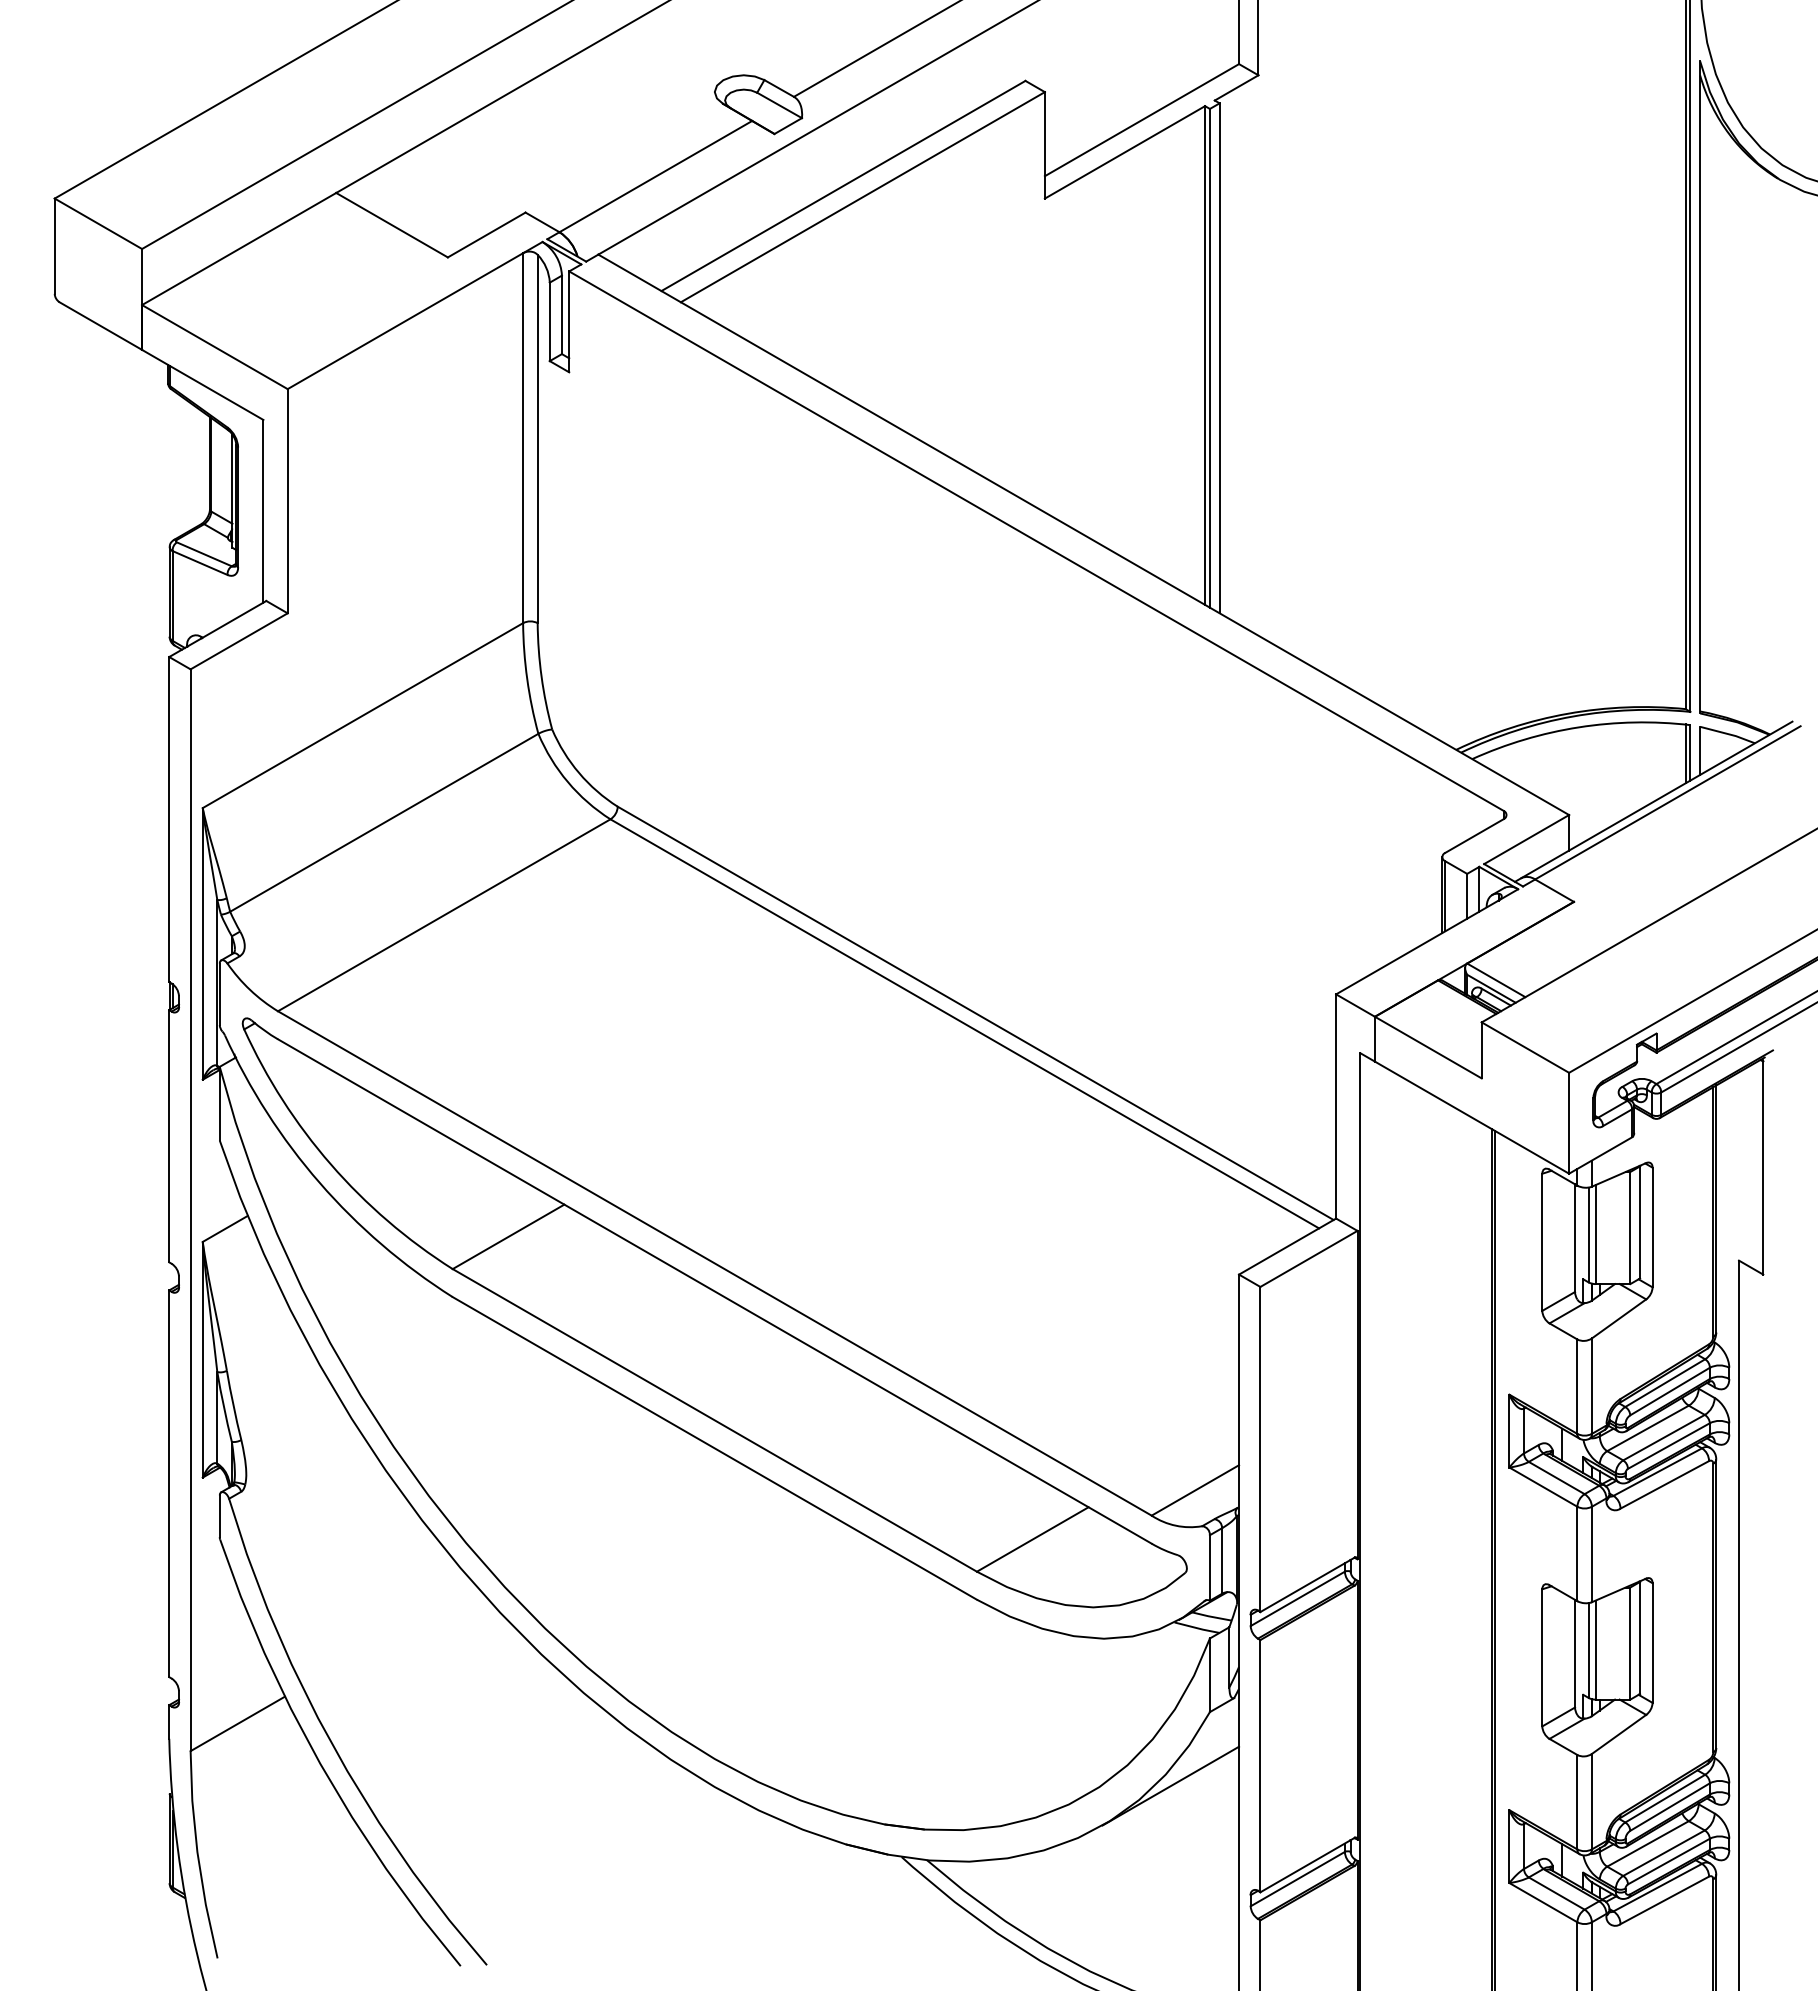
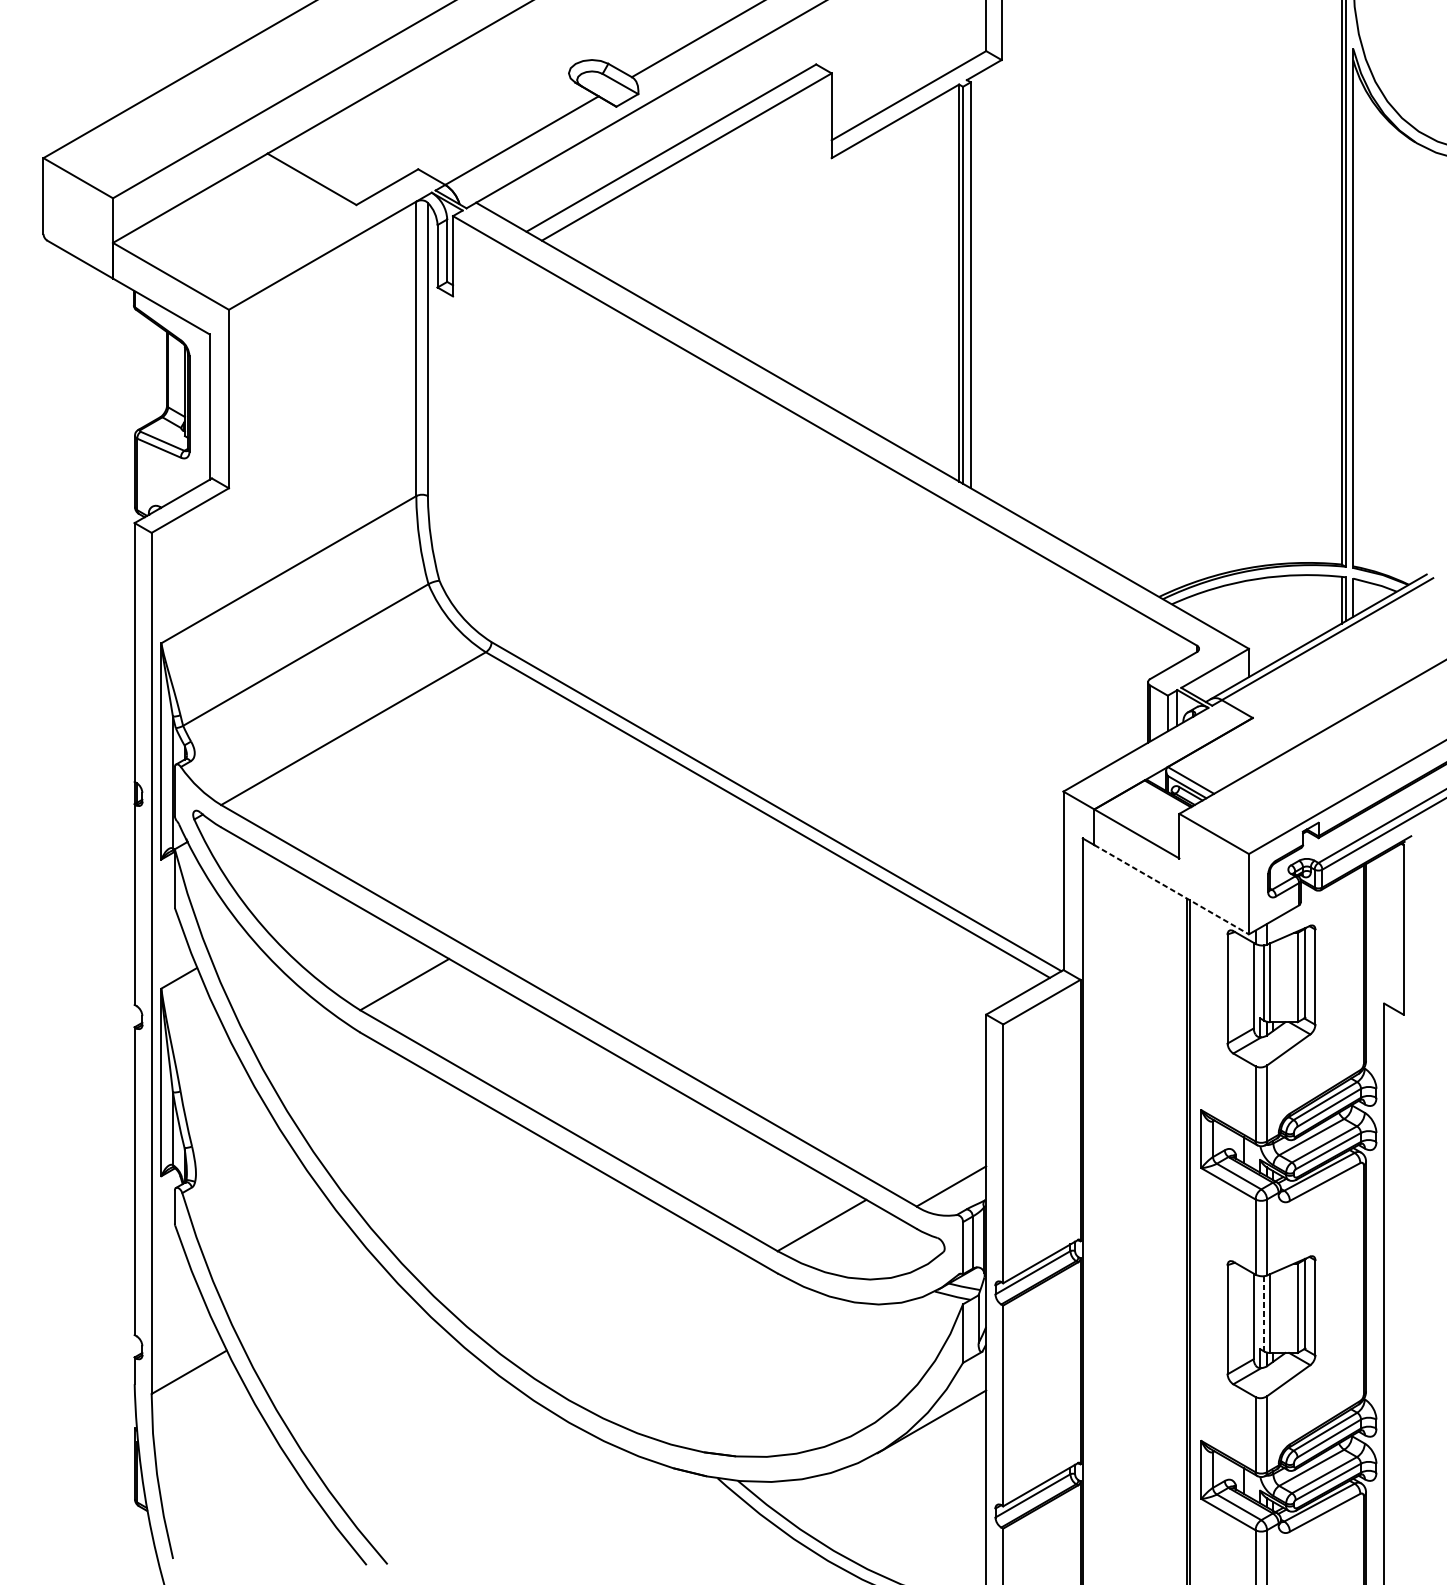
line: (1472, 1117) -> (1172, 889), solid -> dashed
line: (1588, 1650) -> (1264, 1313), solid -> dashed

